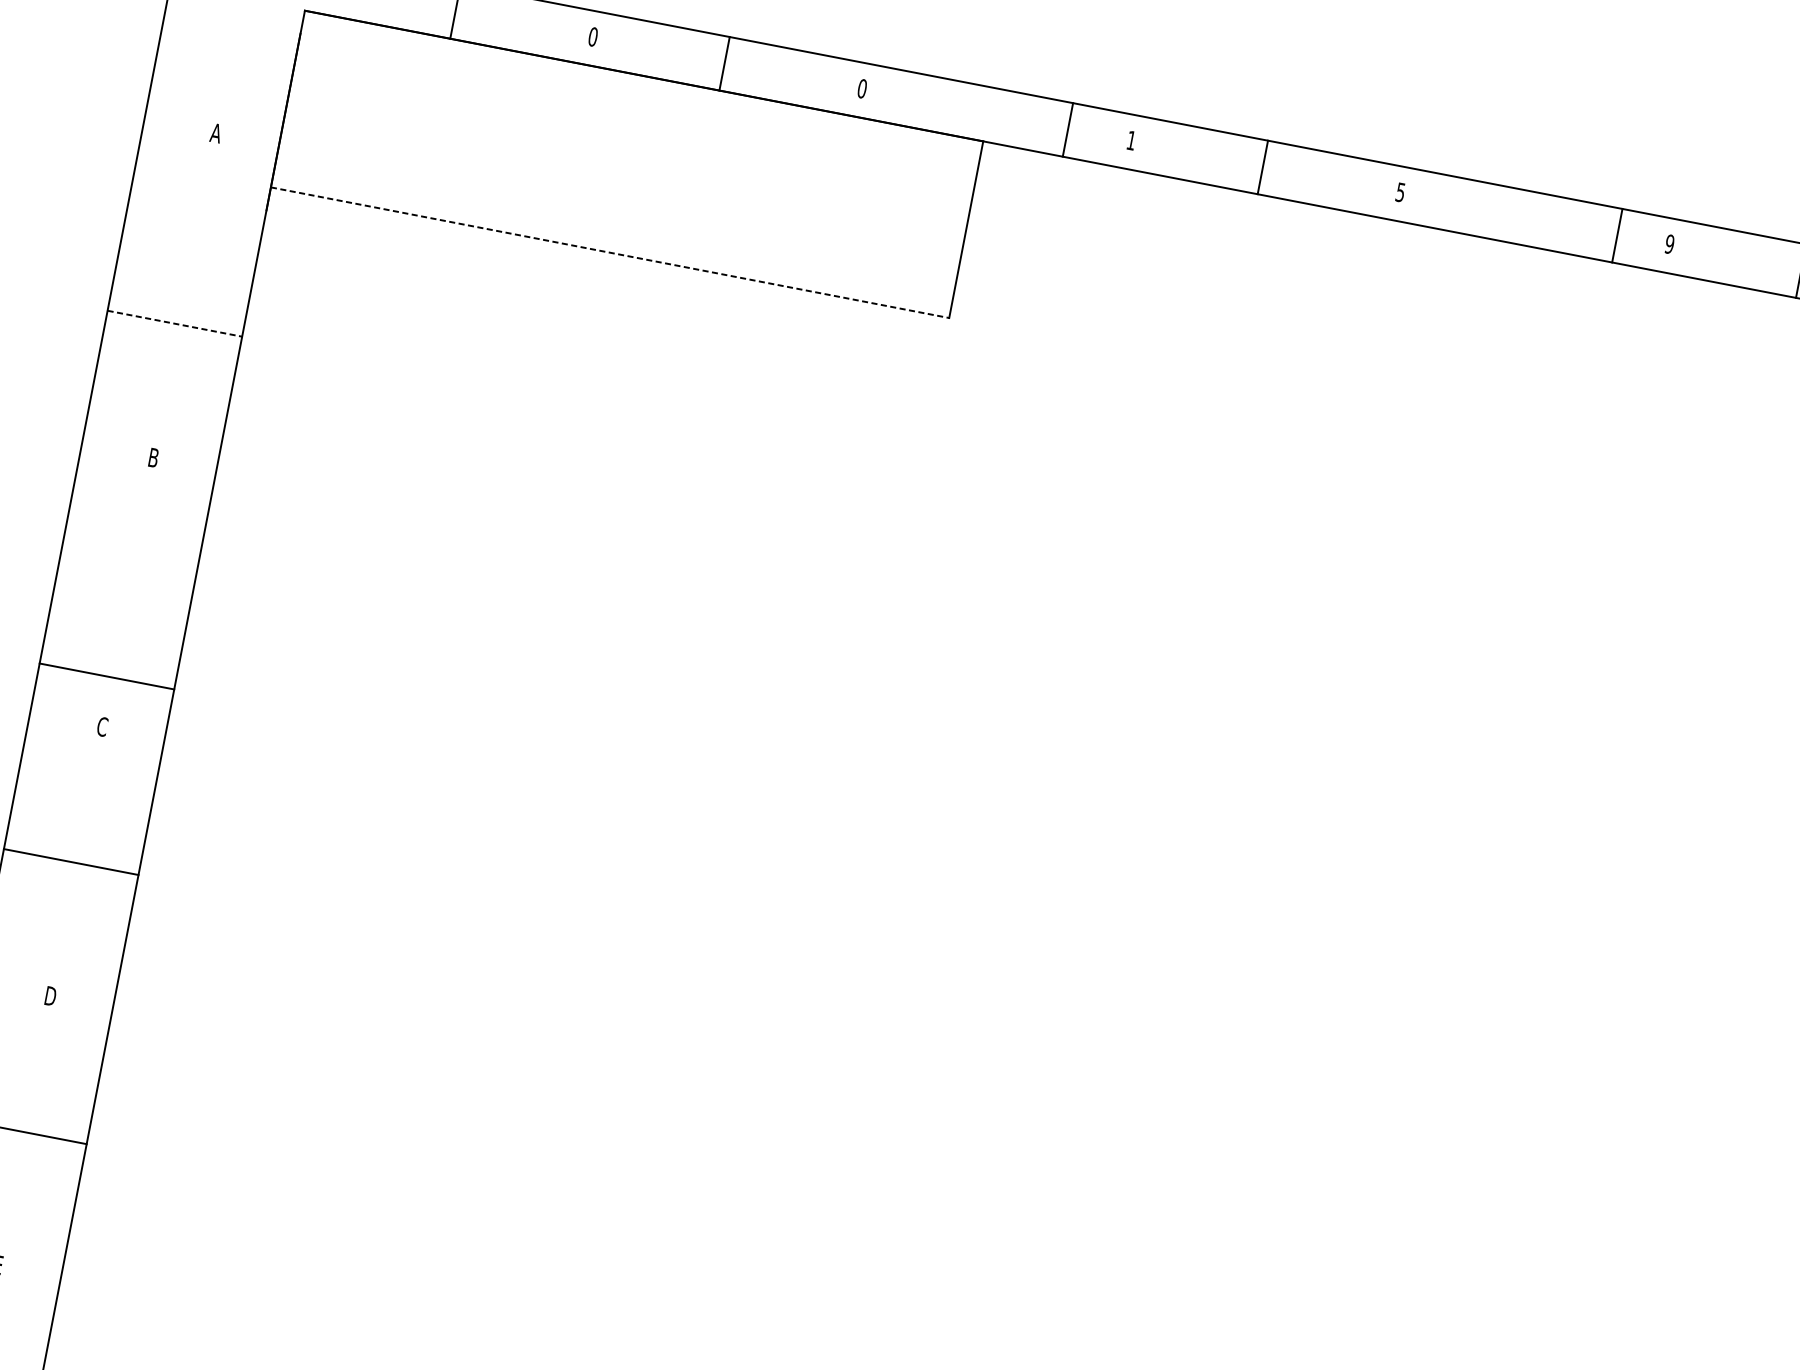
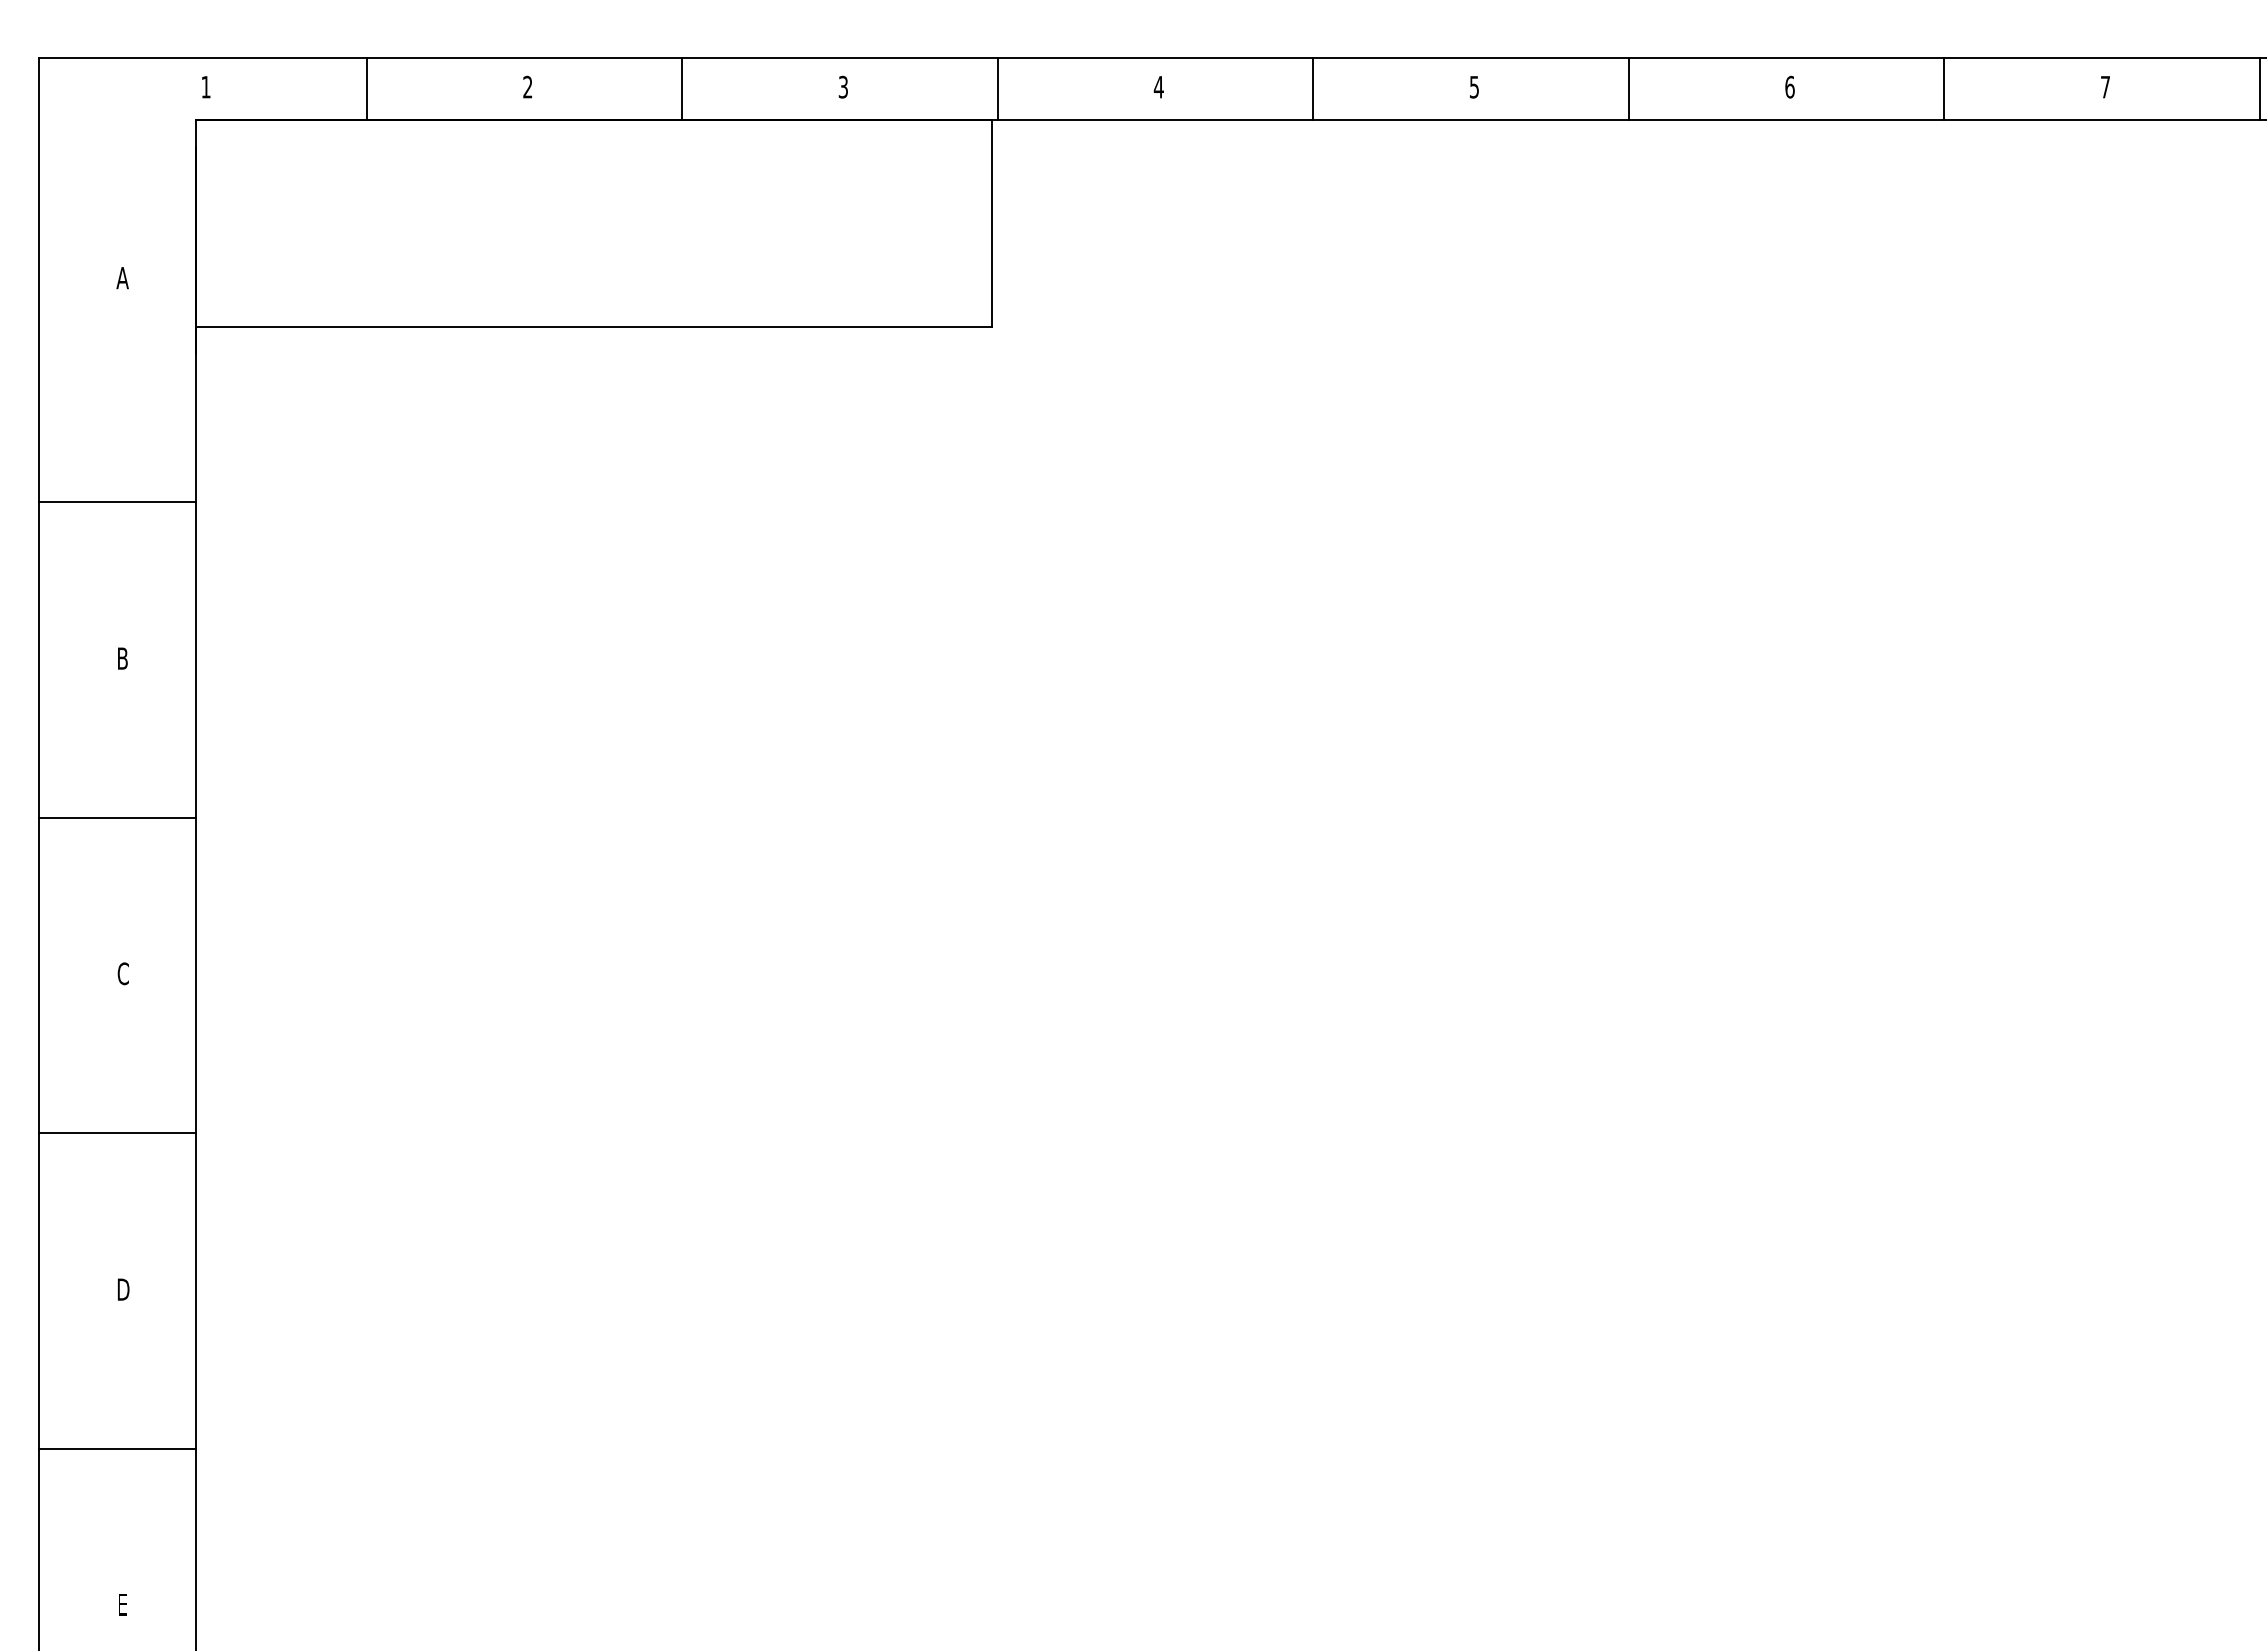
text: (592, 36) -> (527, 86), 0 -> 2
text: (862, 88) -> (843, 86), 0 -> 3
line: (1067, 129) -> (997, 88), moved
text: (1131, 140) -> (1158, 87), 1 -> 4
line: (1617, 235) -> (1628, 88), moved
text: (1669, 243) -> (1789, 86), 9 -> 6
line: (609, 252) -> (593, 327), dashed -> solid
line: (174, 323) -> (117, 502), dashed -> solid
line: (107, 676) -> (117, 817), moved

